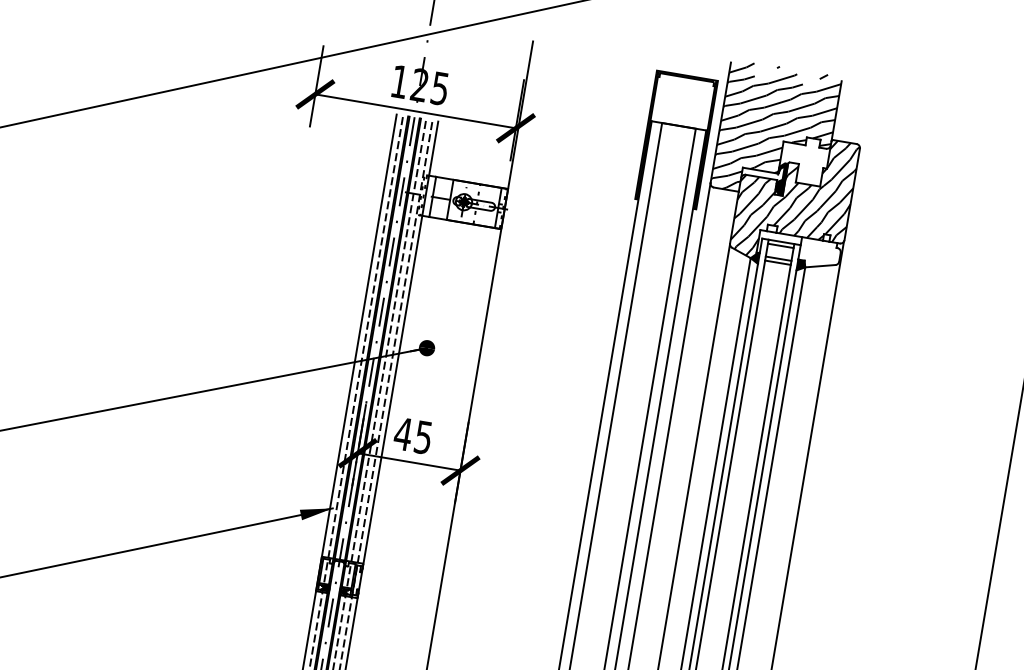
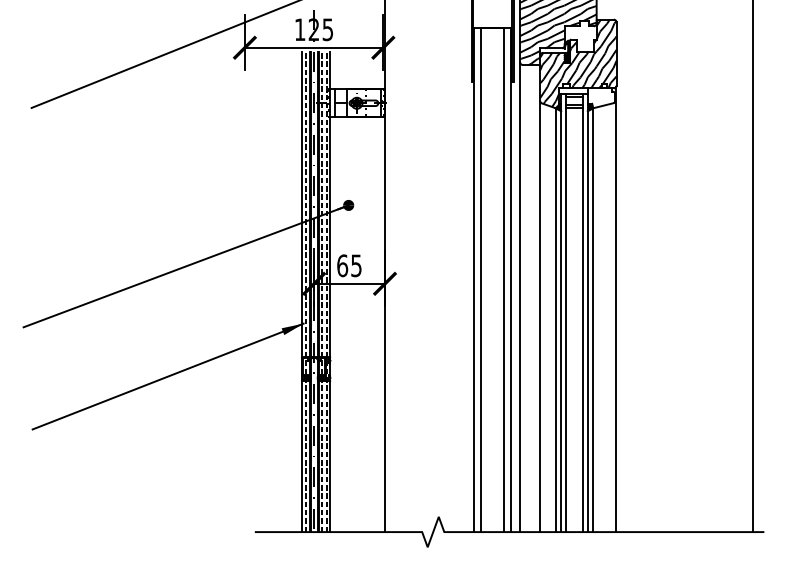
text: (403, 433) -> (342, 265), 45 -> 65

